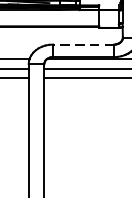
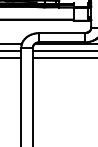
line: (84, 45) -> (62, 33), dashed -> solid

